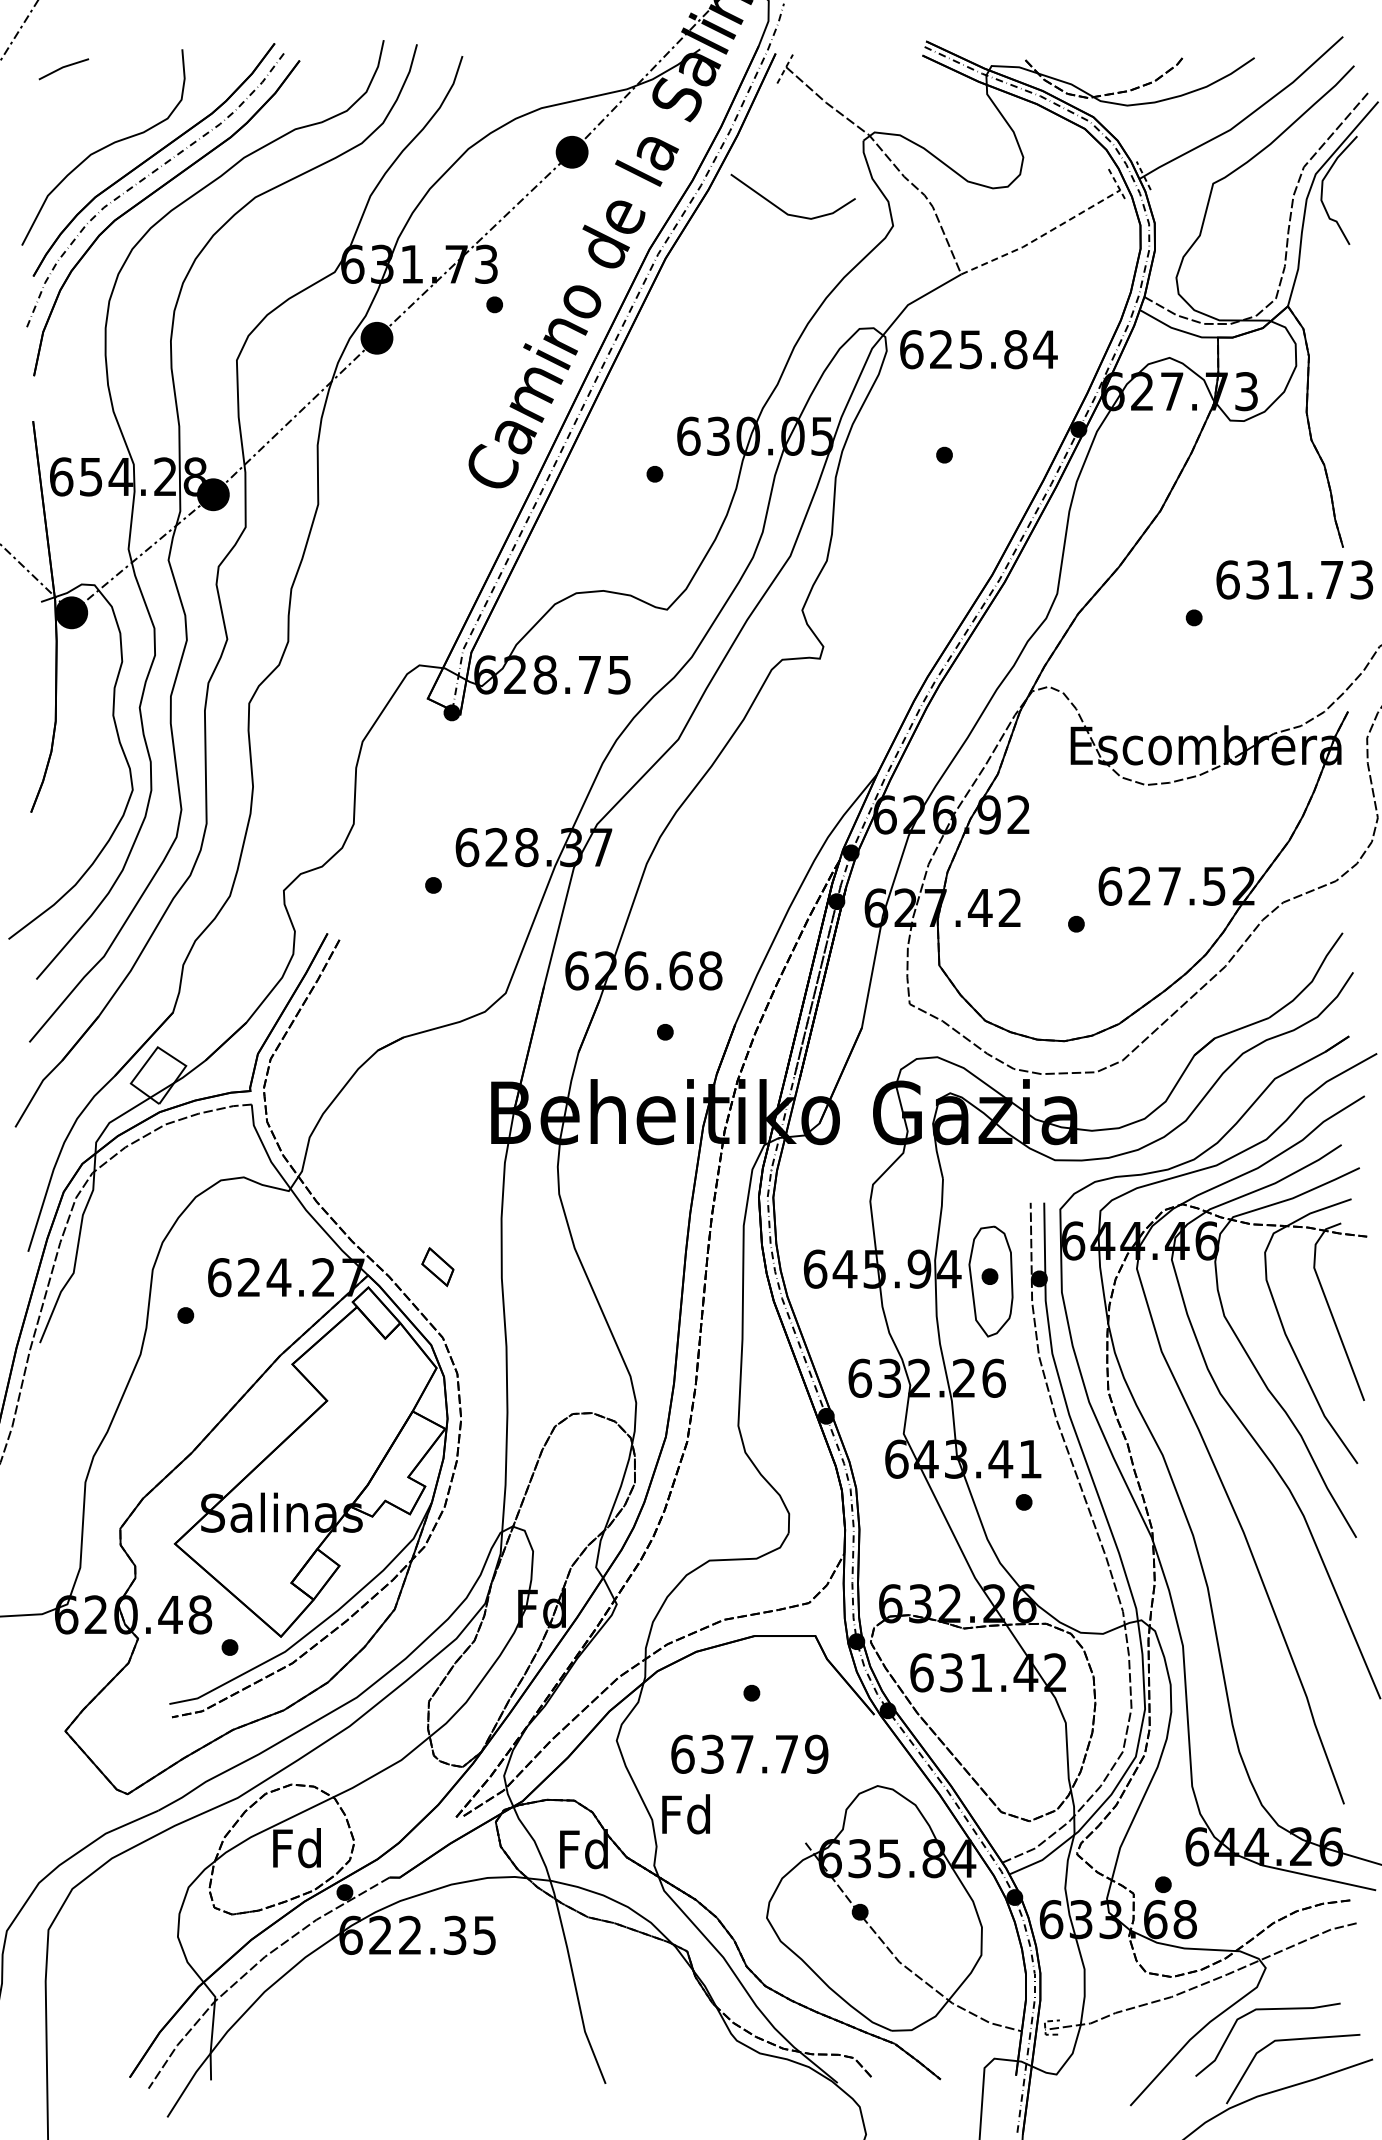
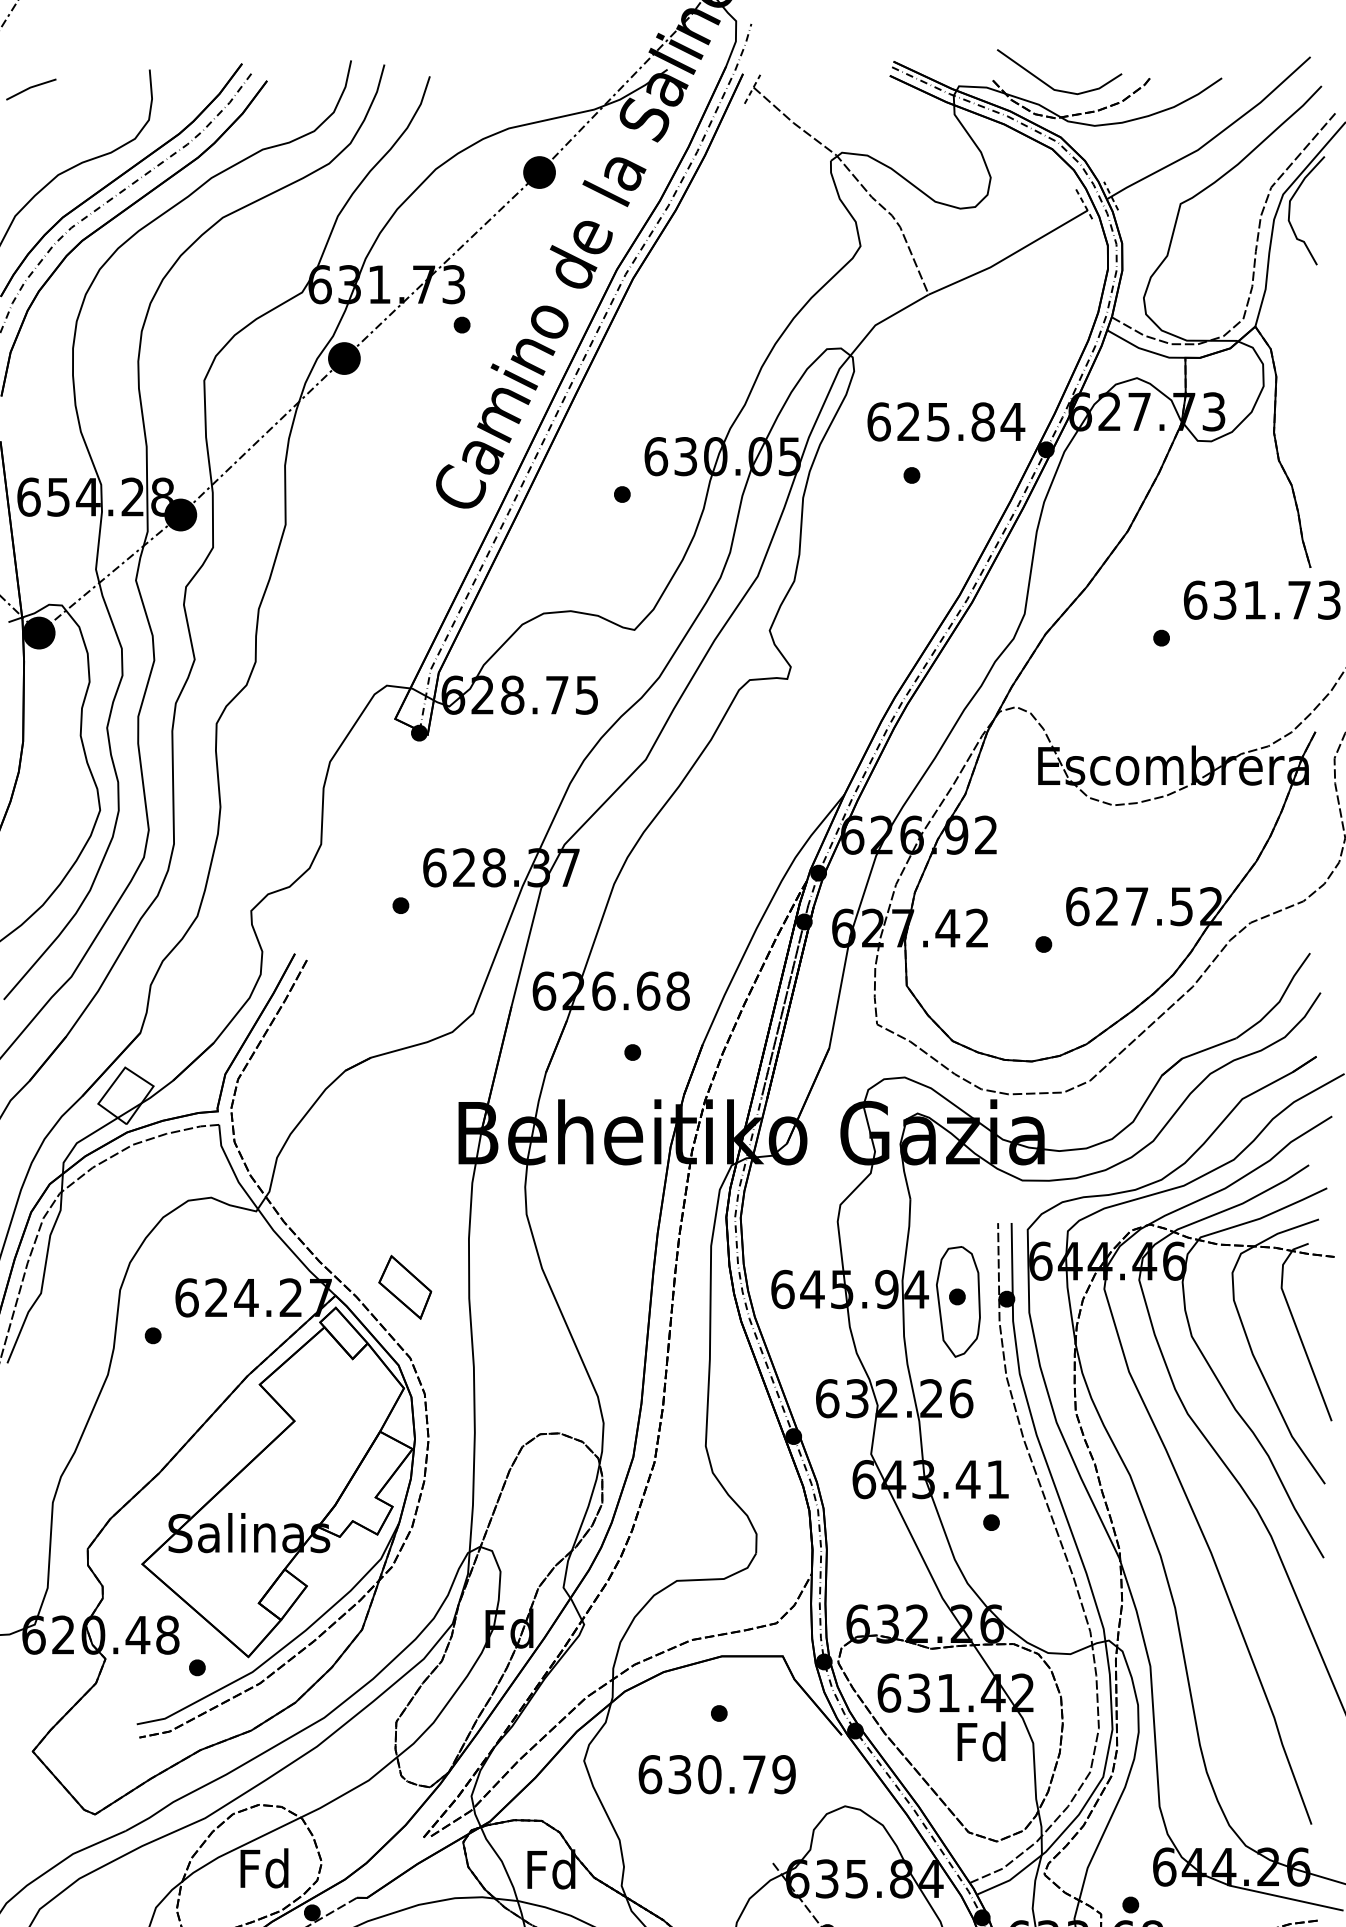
line: (781, 208) -> (1047, 83), moved
line: (1041, 236) -> (1008, 256), dashed -> solid
text: (978, 349) -> (945, 421), moved
part: (437, 1266) -> (404, 1286), size x1.67
text: (742, 1753) -> (709, 1773), 637.79 -> 630.79
text: (685, 1814) -> (980, 1741), moved

